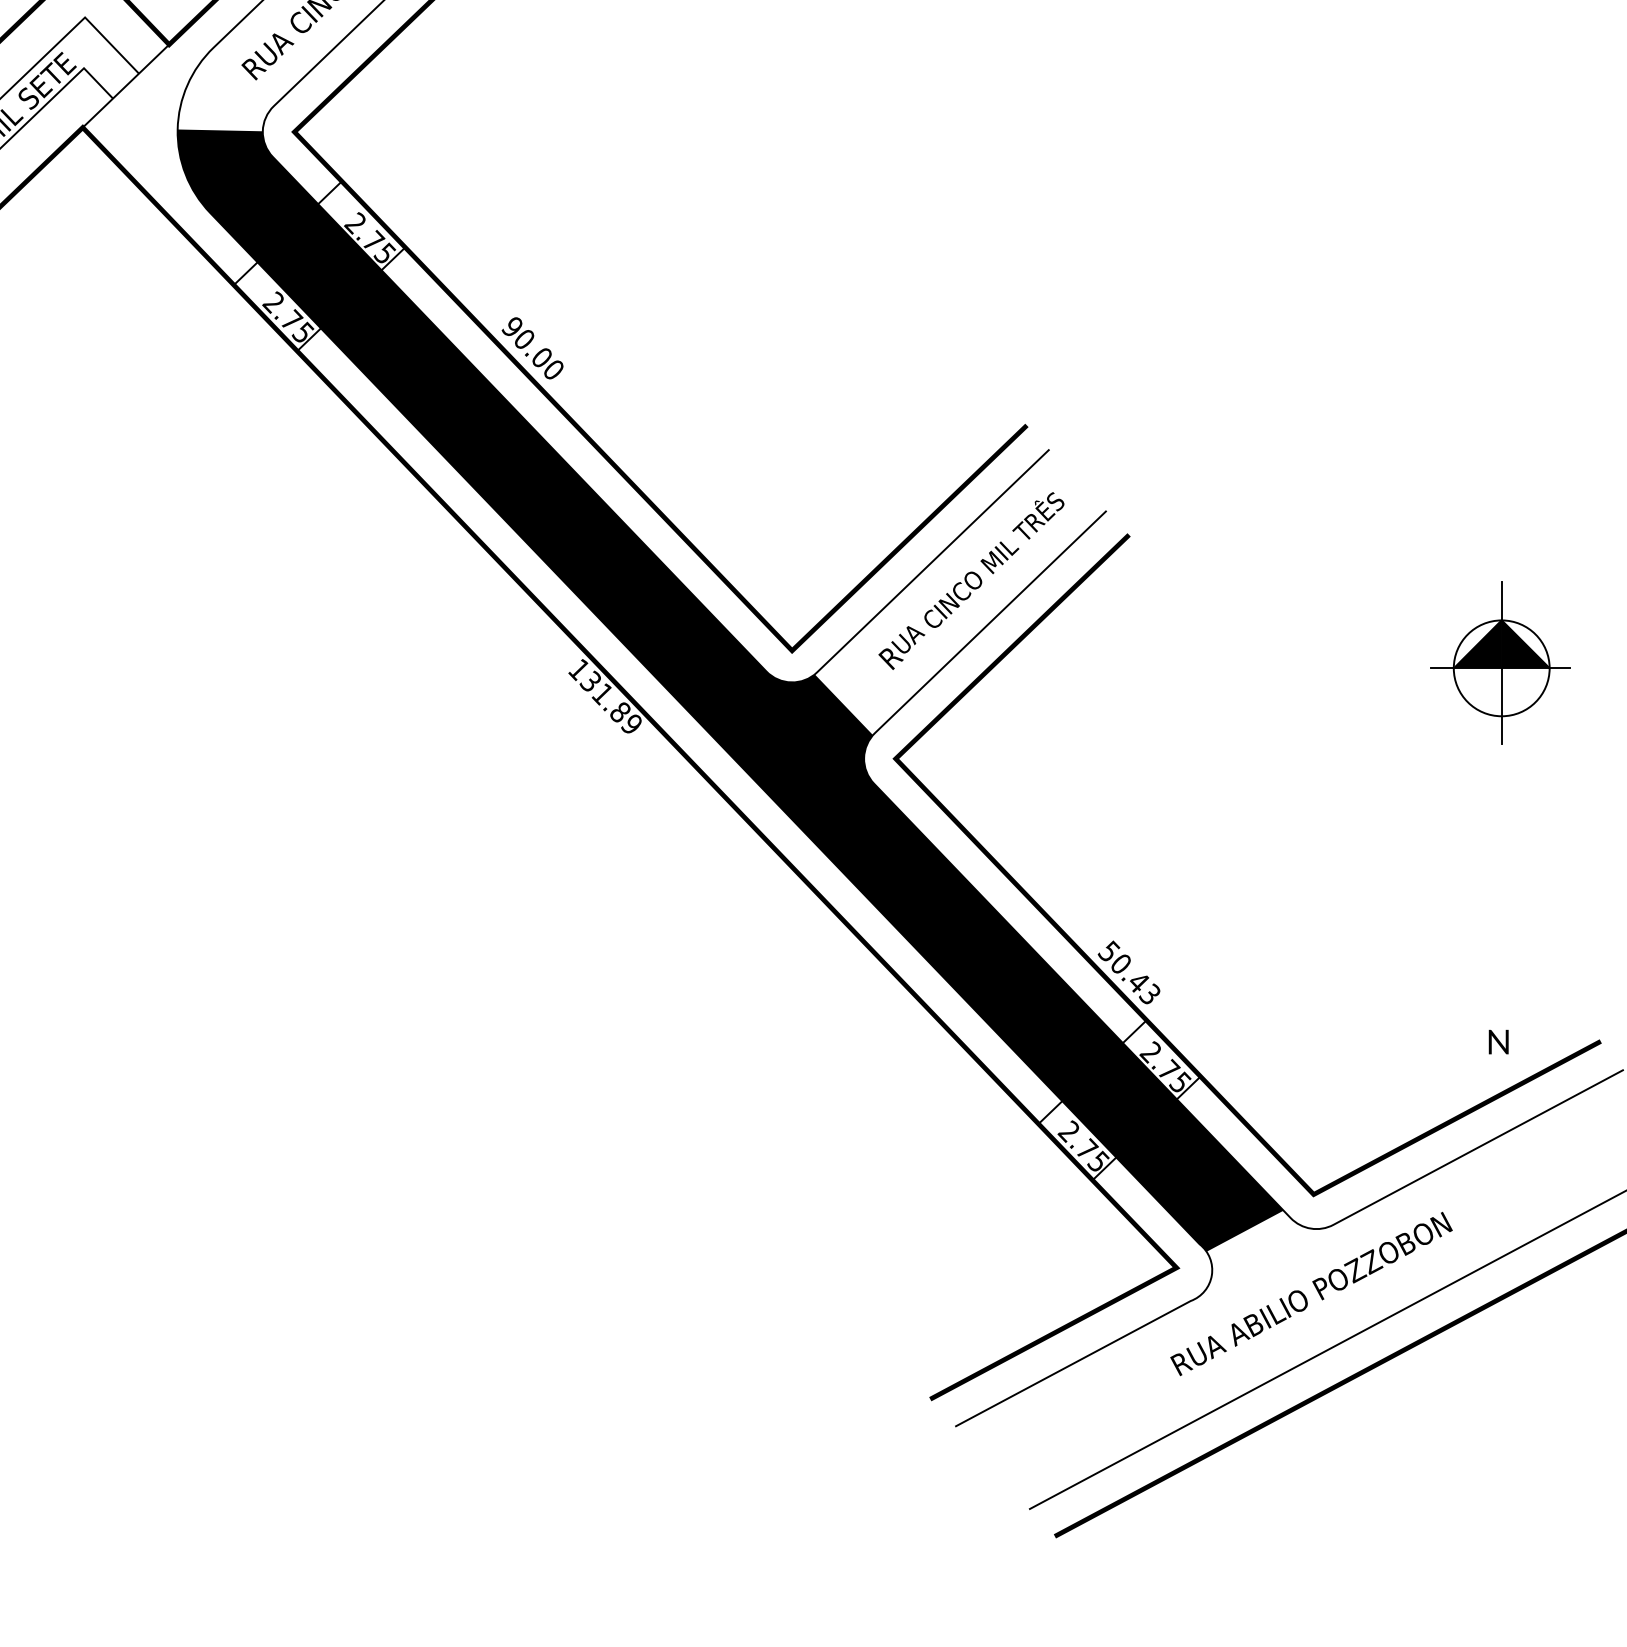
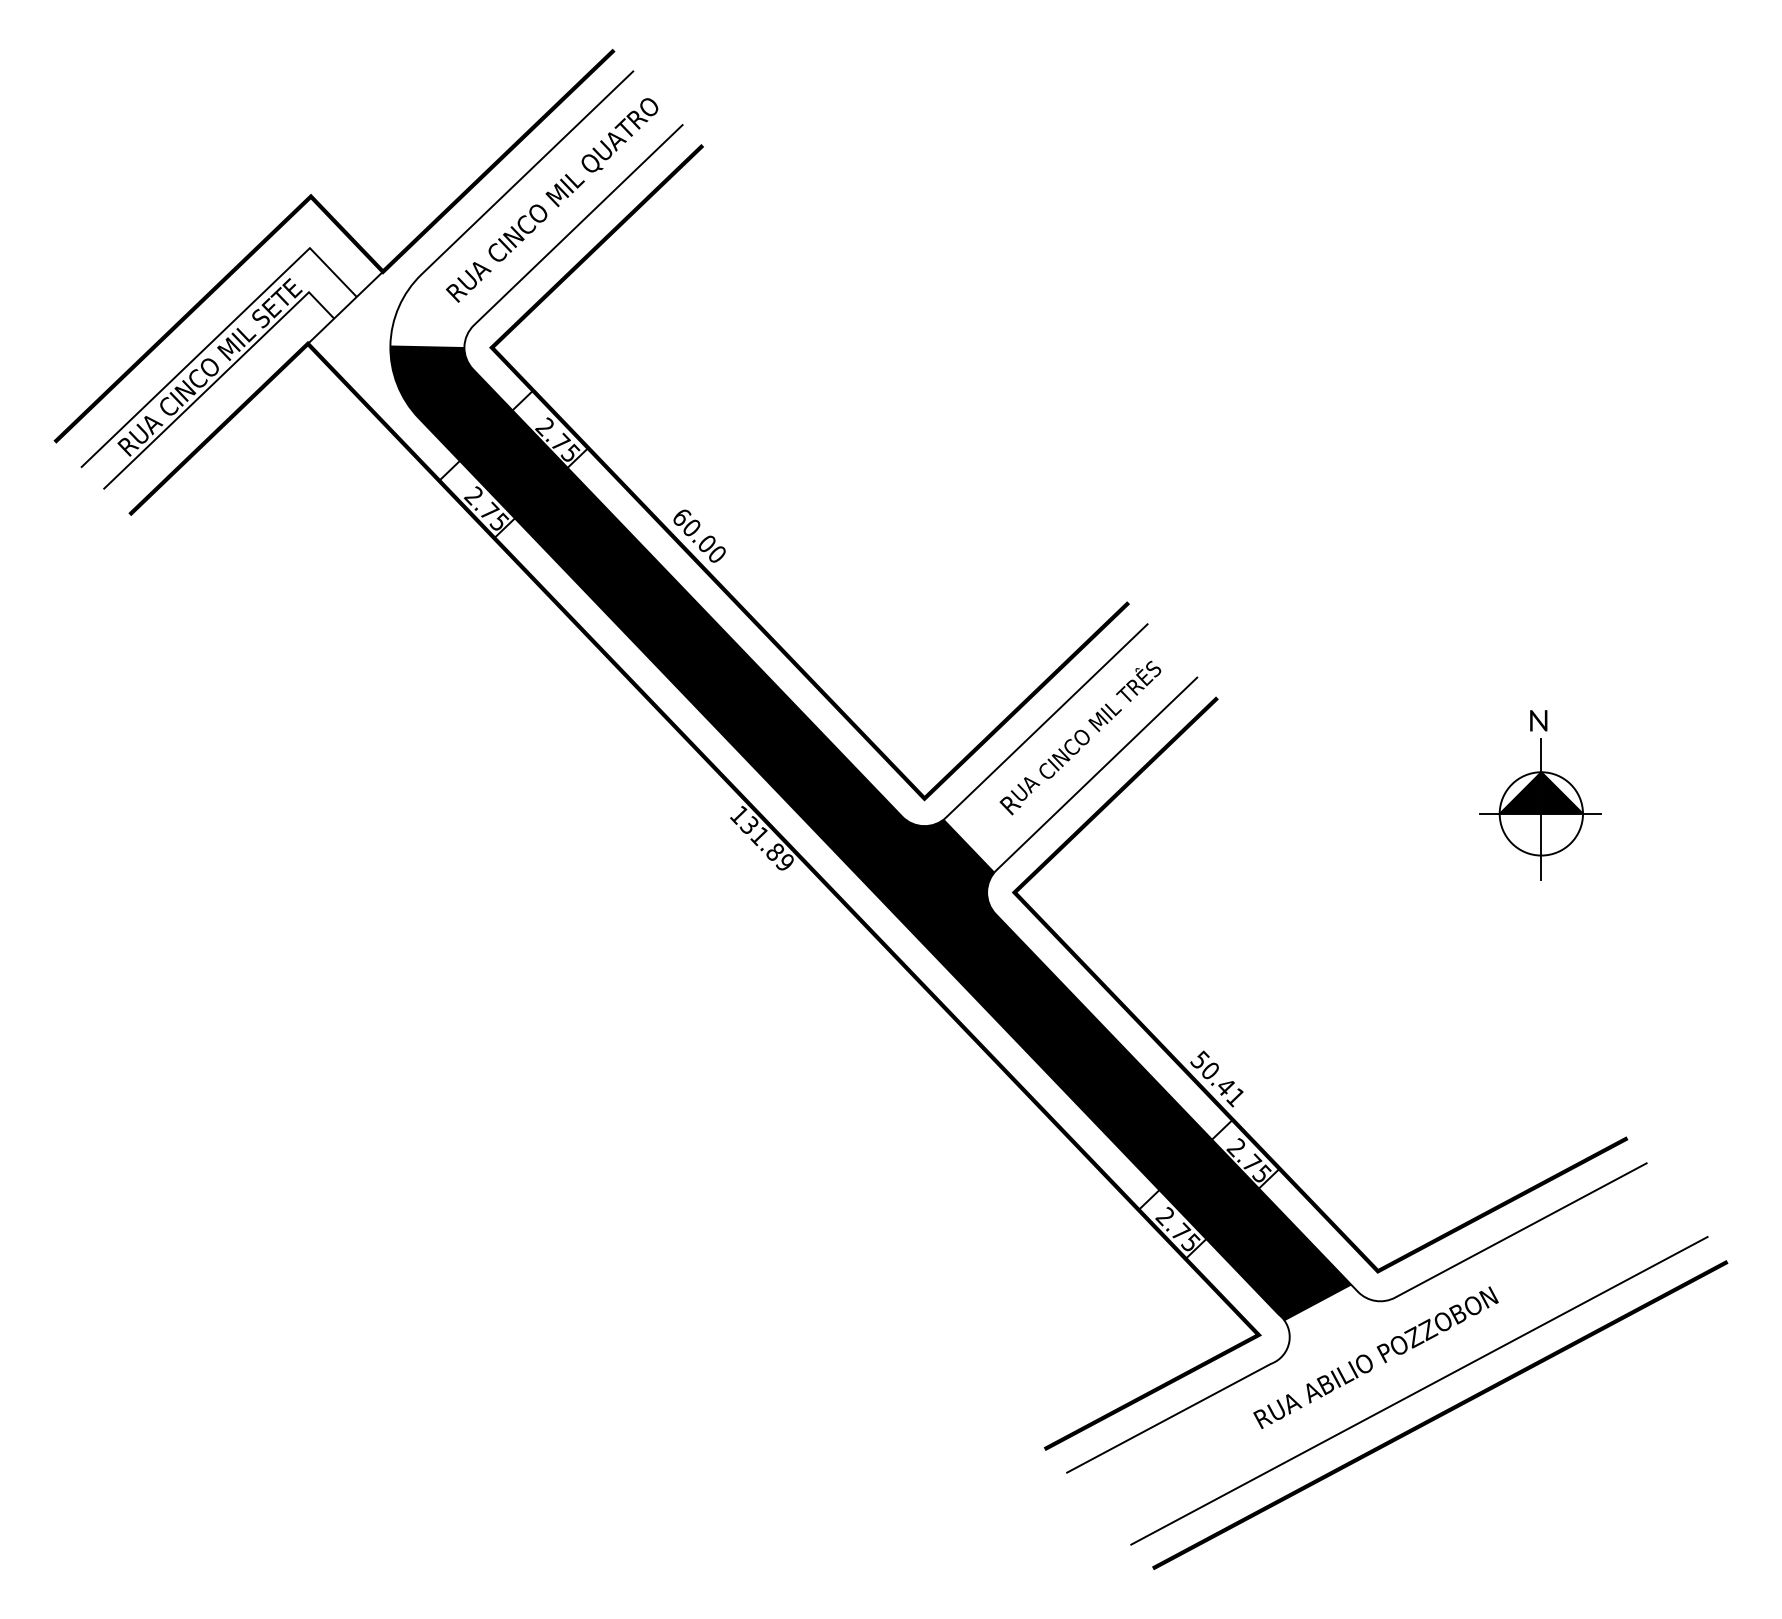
text: (512, 326) -> (681, 516), 90.00 -> 60.00
text: (1149, 994) -> (1235, 1097), 50.43 -> 50.41
text: (1498, 1041) -> (1538, 720), moved

